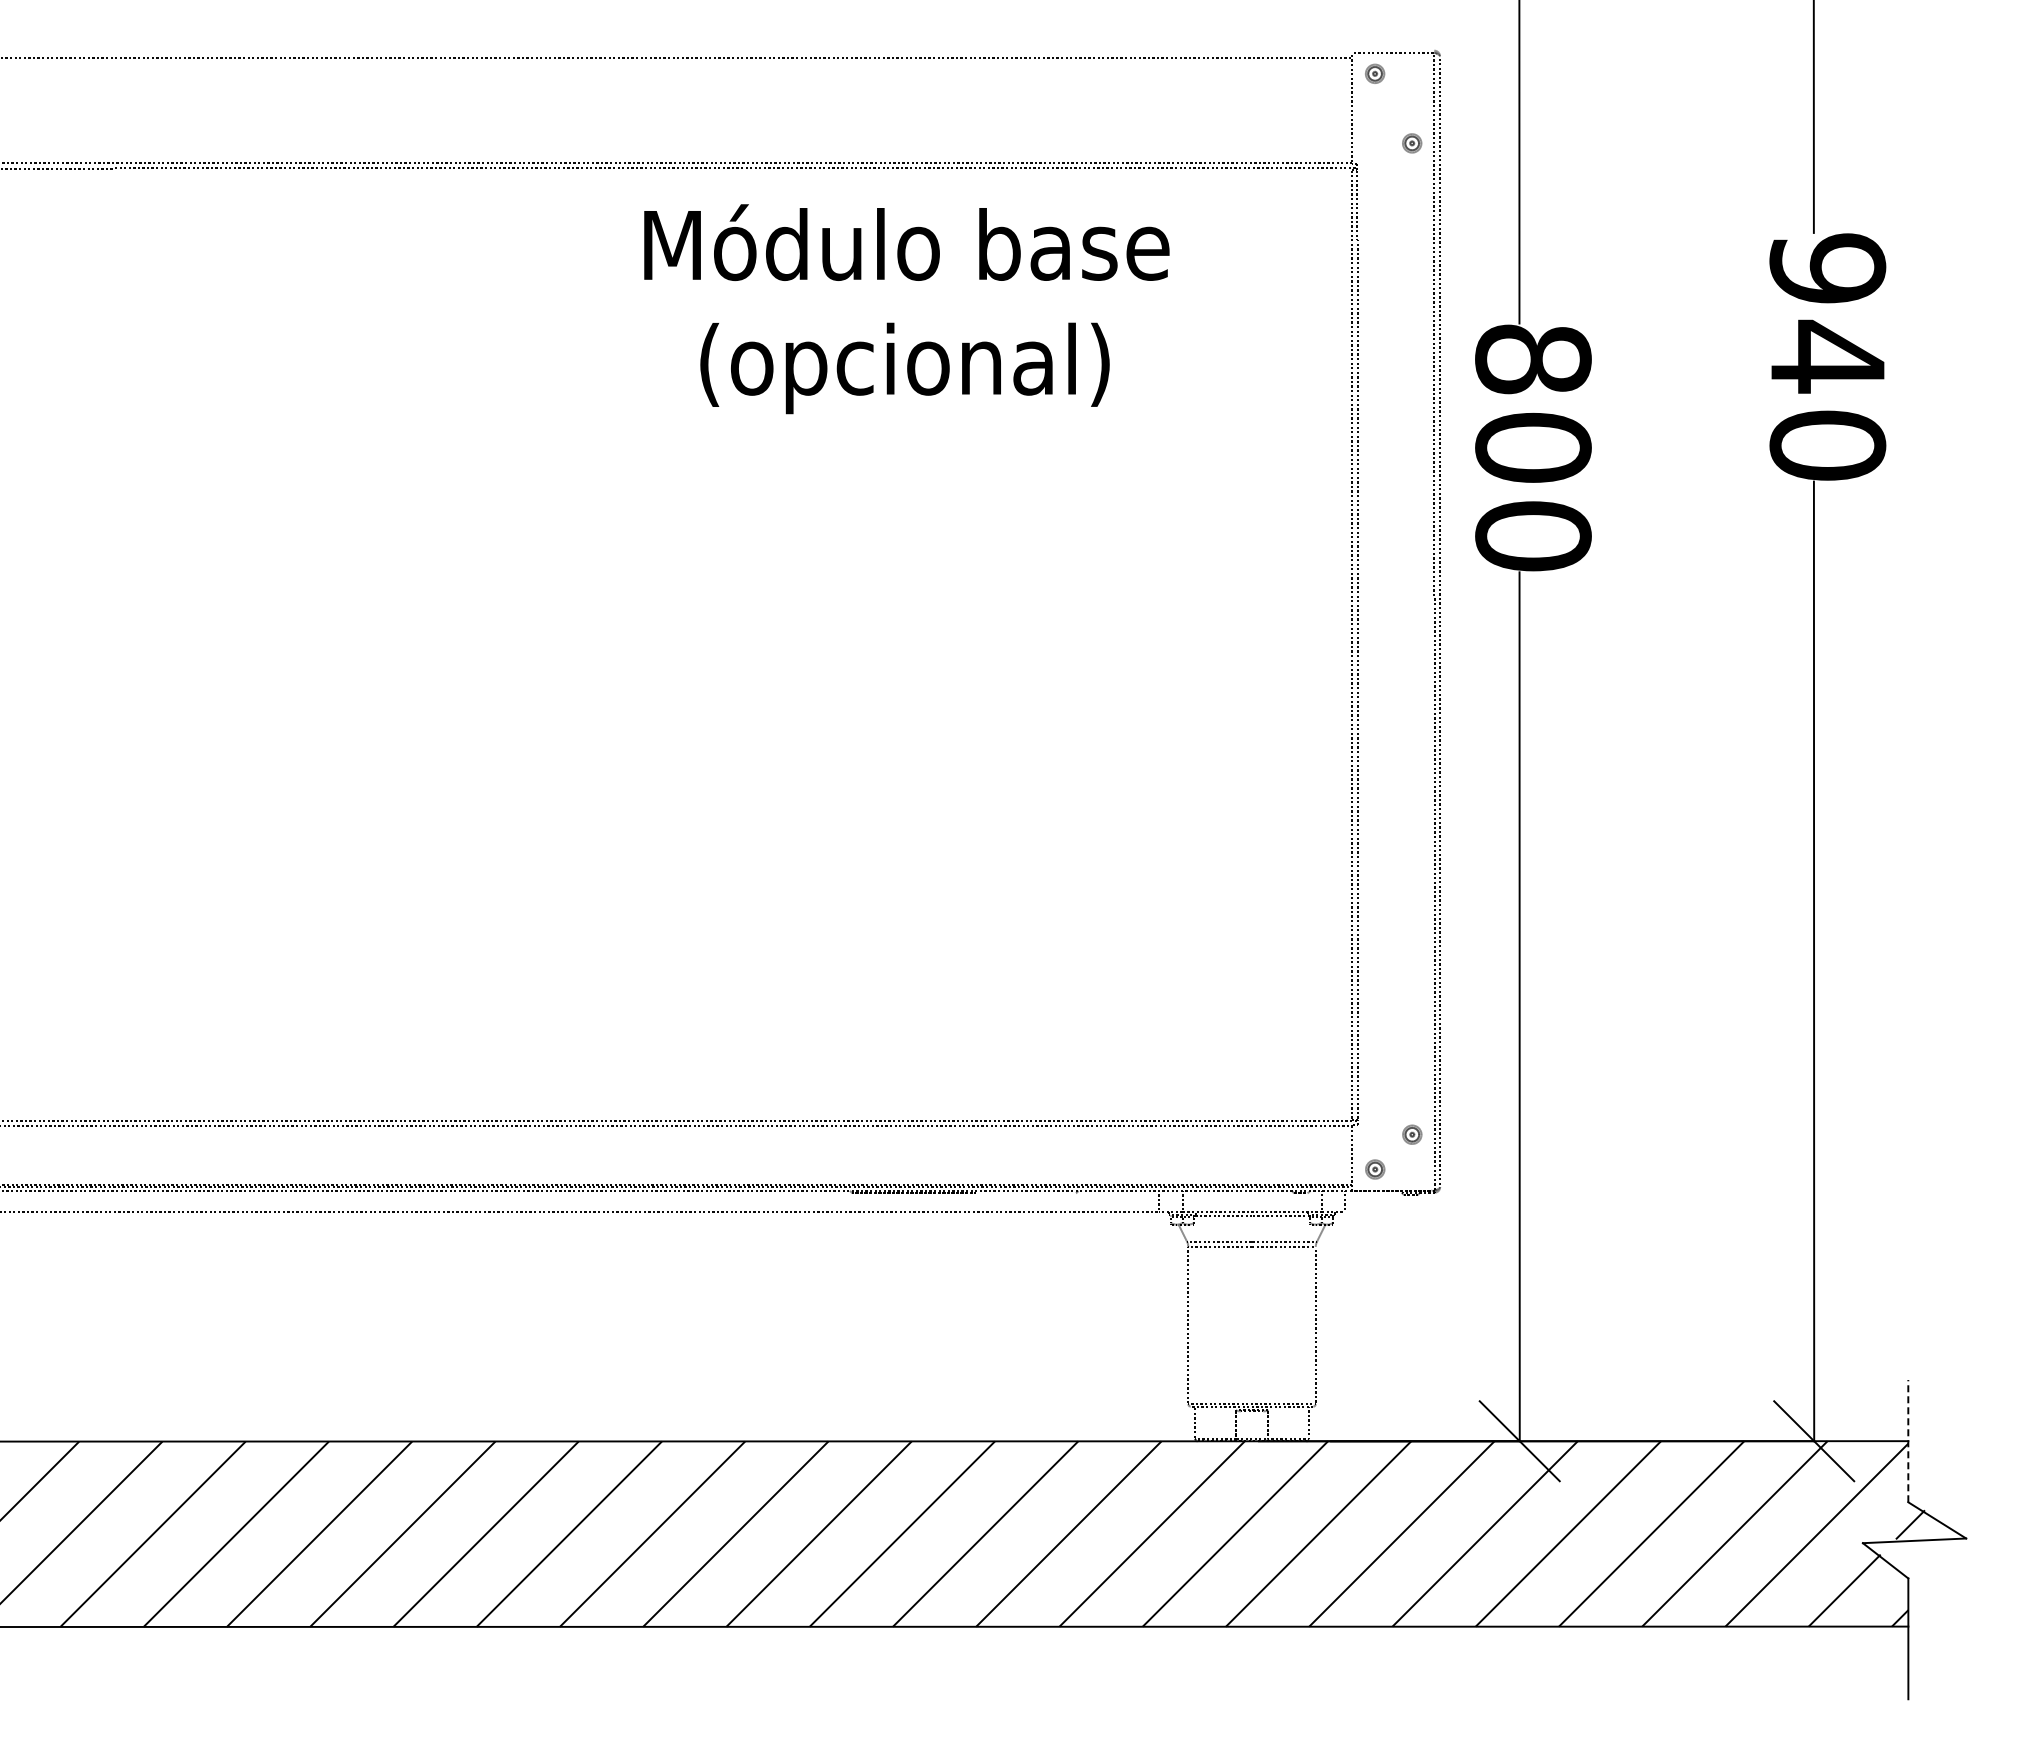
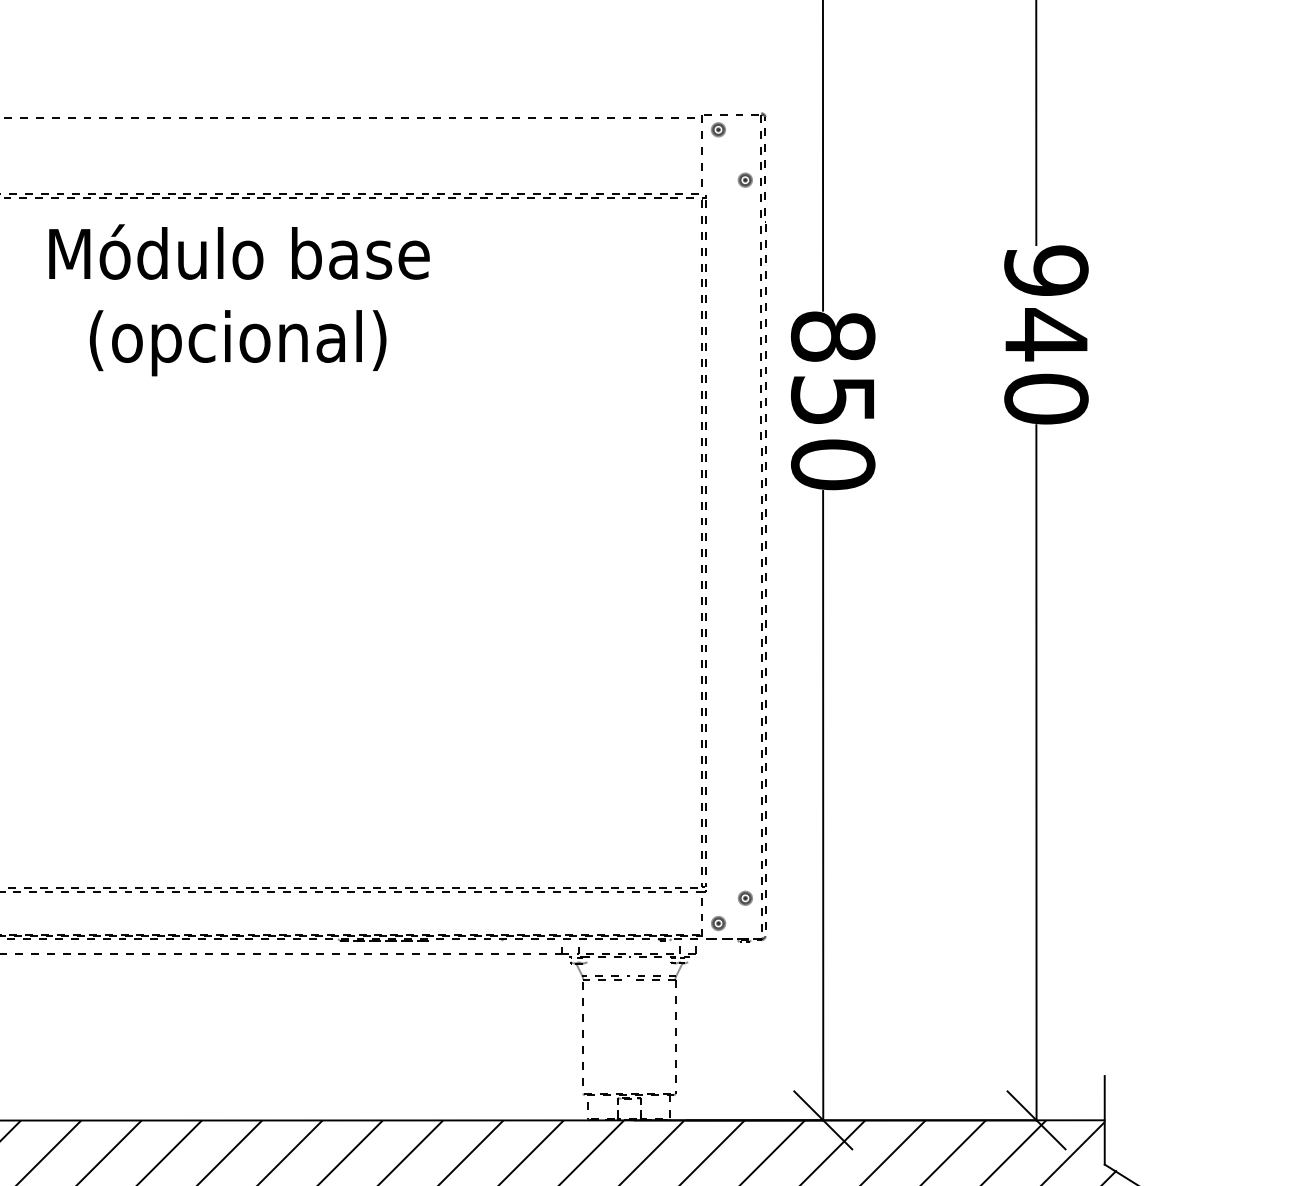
text: (906, 309) -> (239, 300), moved
text: (1533, 447) -> (833, 400), 800 -> 850
line: (1908, 1440) -> (1104, 1119), dashed -> solid

